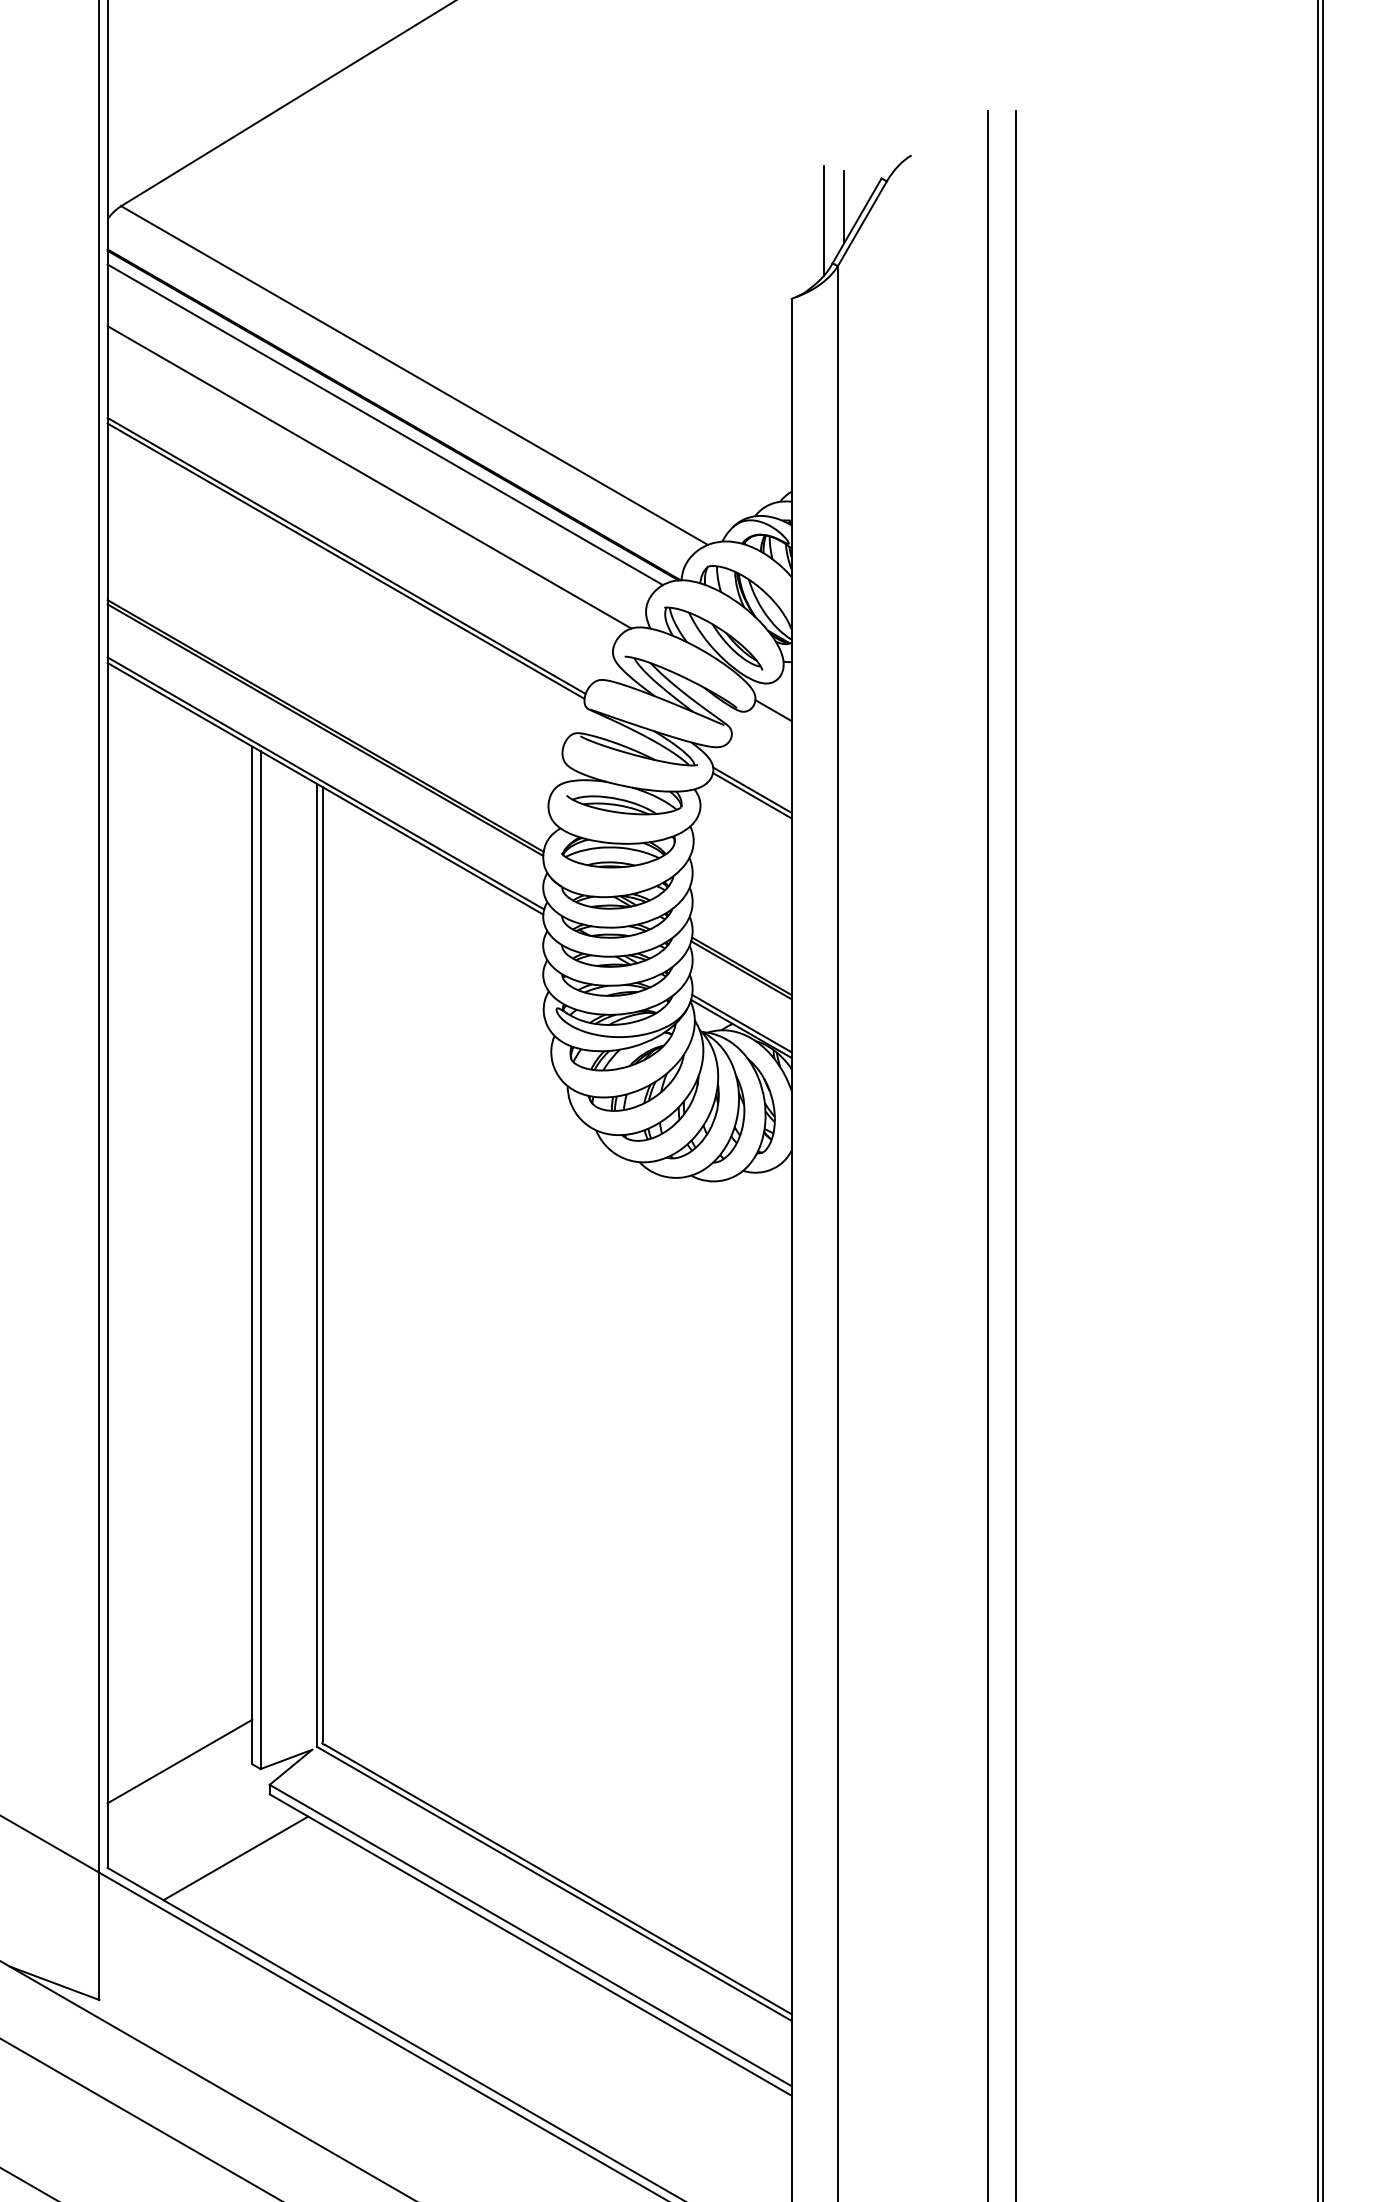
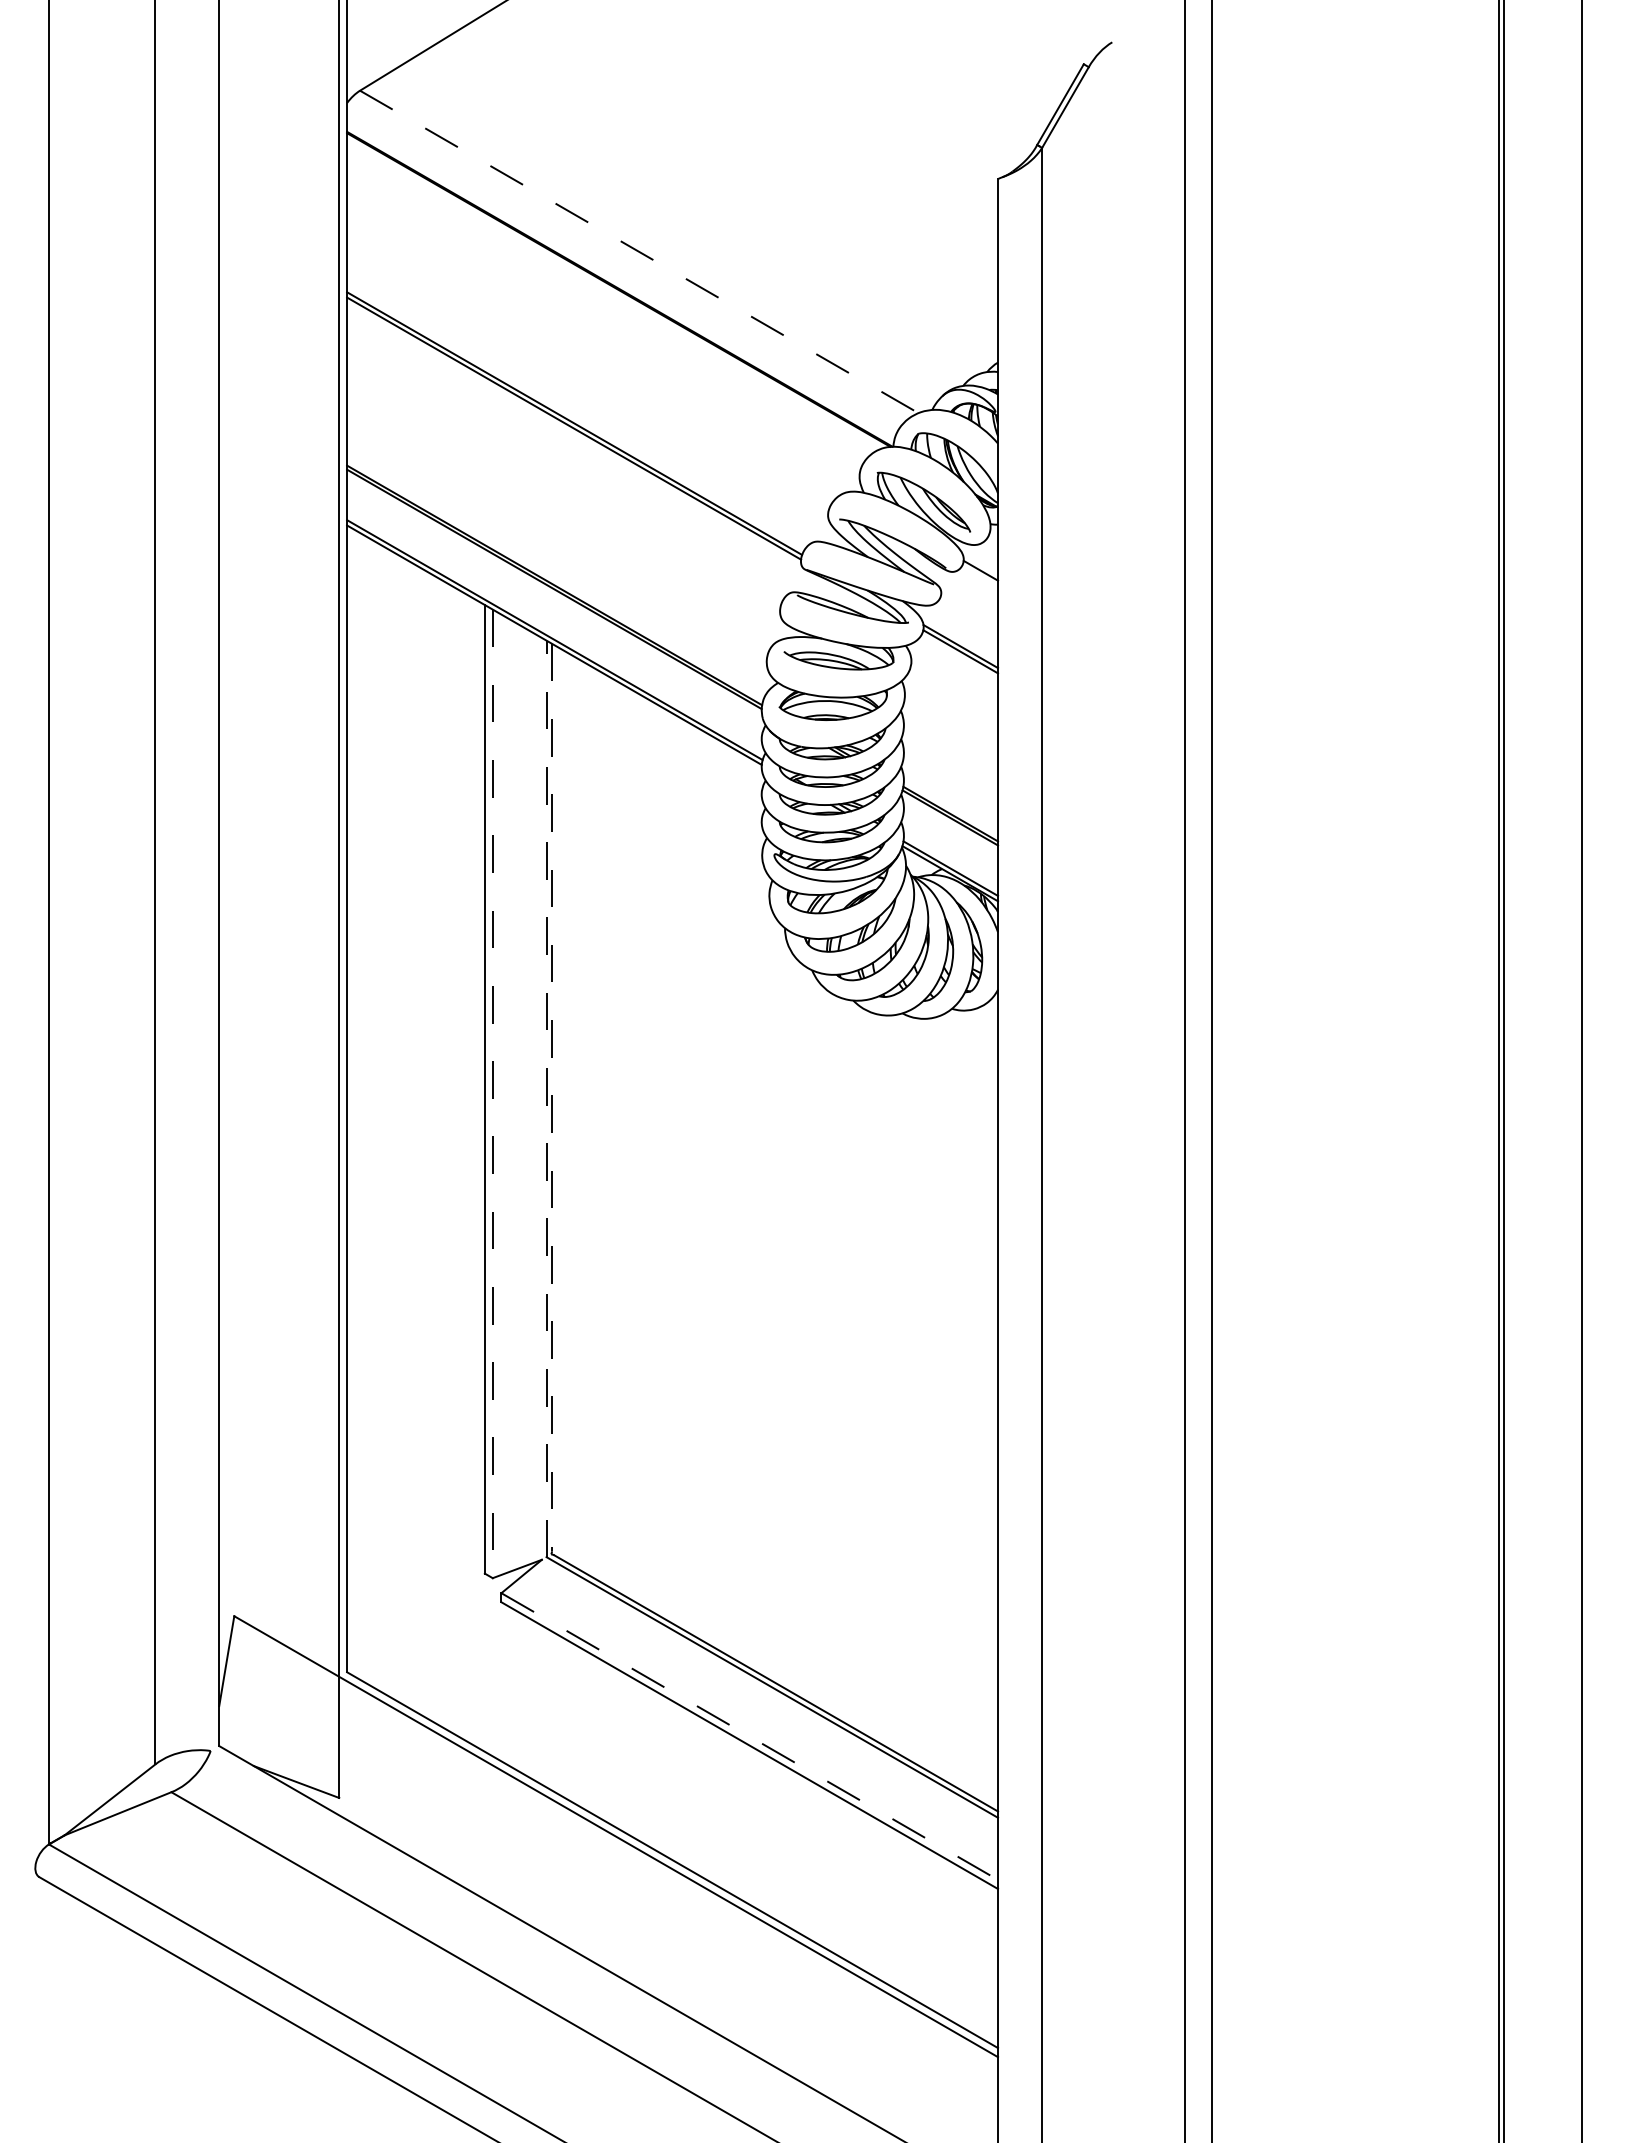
line: (844, 207) -> (1048, 91), removed
line: (823, 220) -> (1028, 104), removed
line: (414, 376) -> (639, 252), solid -> dashed
line: (385, 424) -> (611, 298), removed
line: (369, 477) -> (596, 348), removed
line: (260, 1260) -> (492, 1094), solid -> dashed
line: (323, 1264) -> (552, 1097), solid -> dashed
line: (317, 1265) -> (546, 1098), solid -> dashed
line: (179, 1760) -> (415, 1570), removed
line: (236, 1858) -> (469, 1663), removed
line: (530, 1935) -> (749, 1736), solid -> dashed

